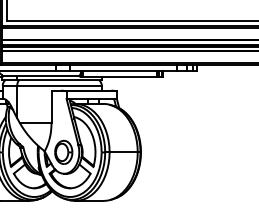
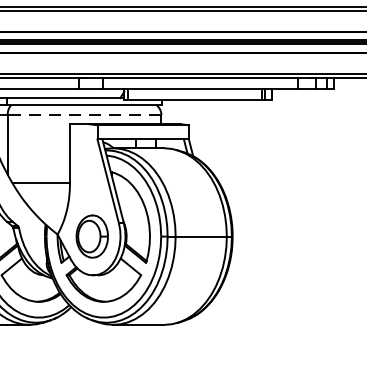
line: (59, 85) -> (84, 114), solid -> dashed

